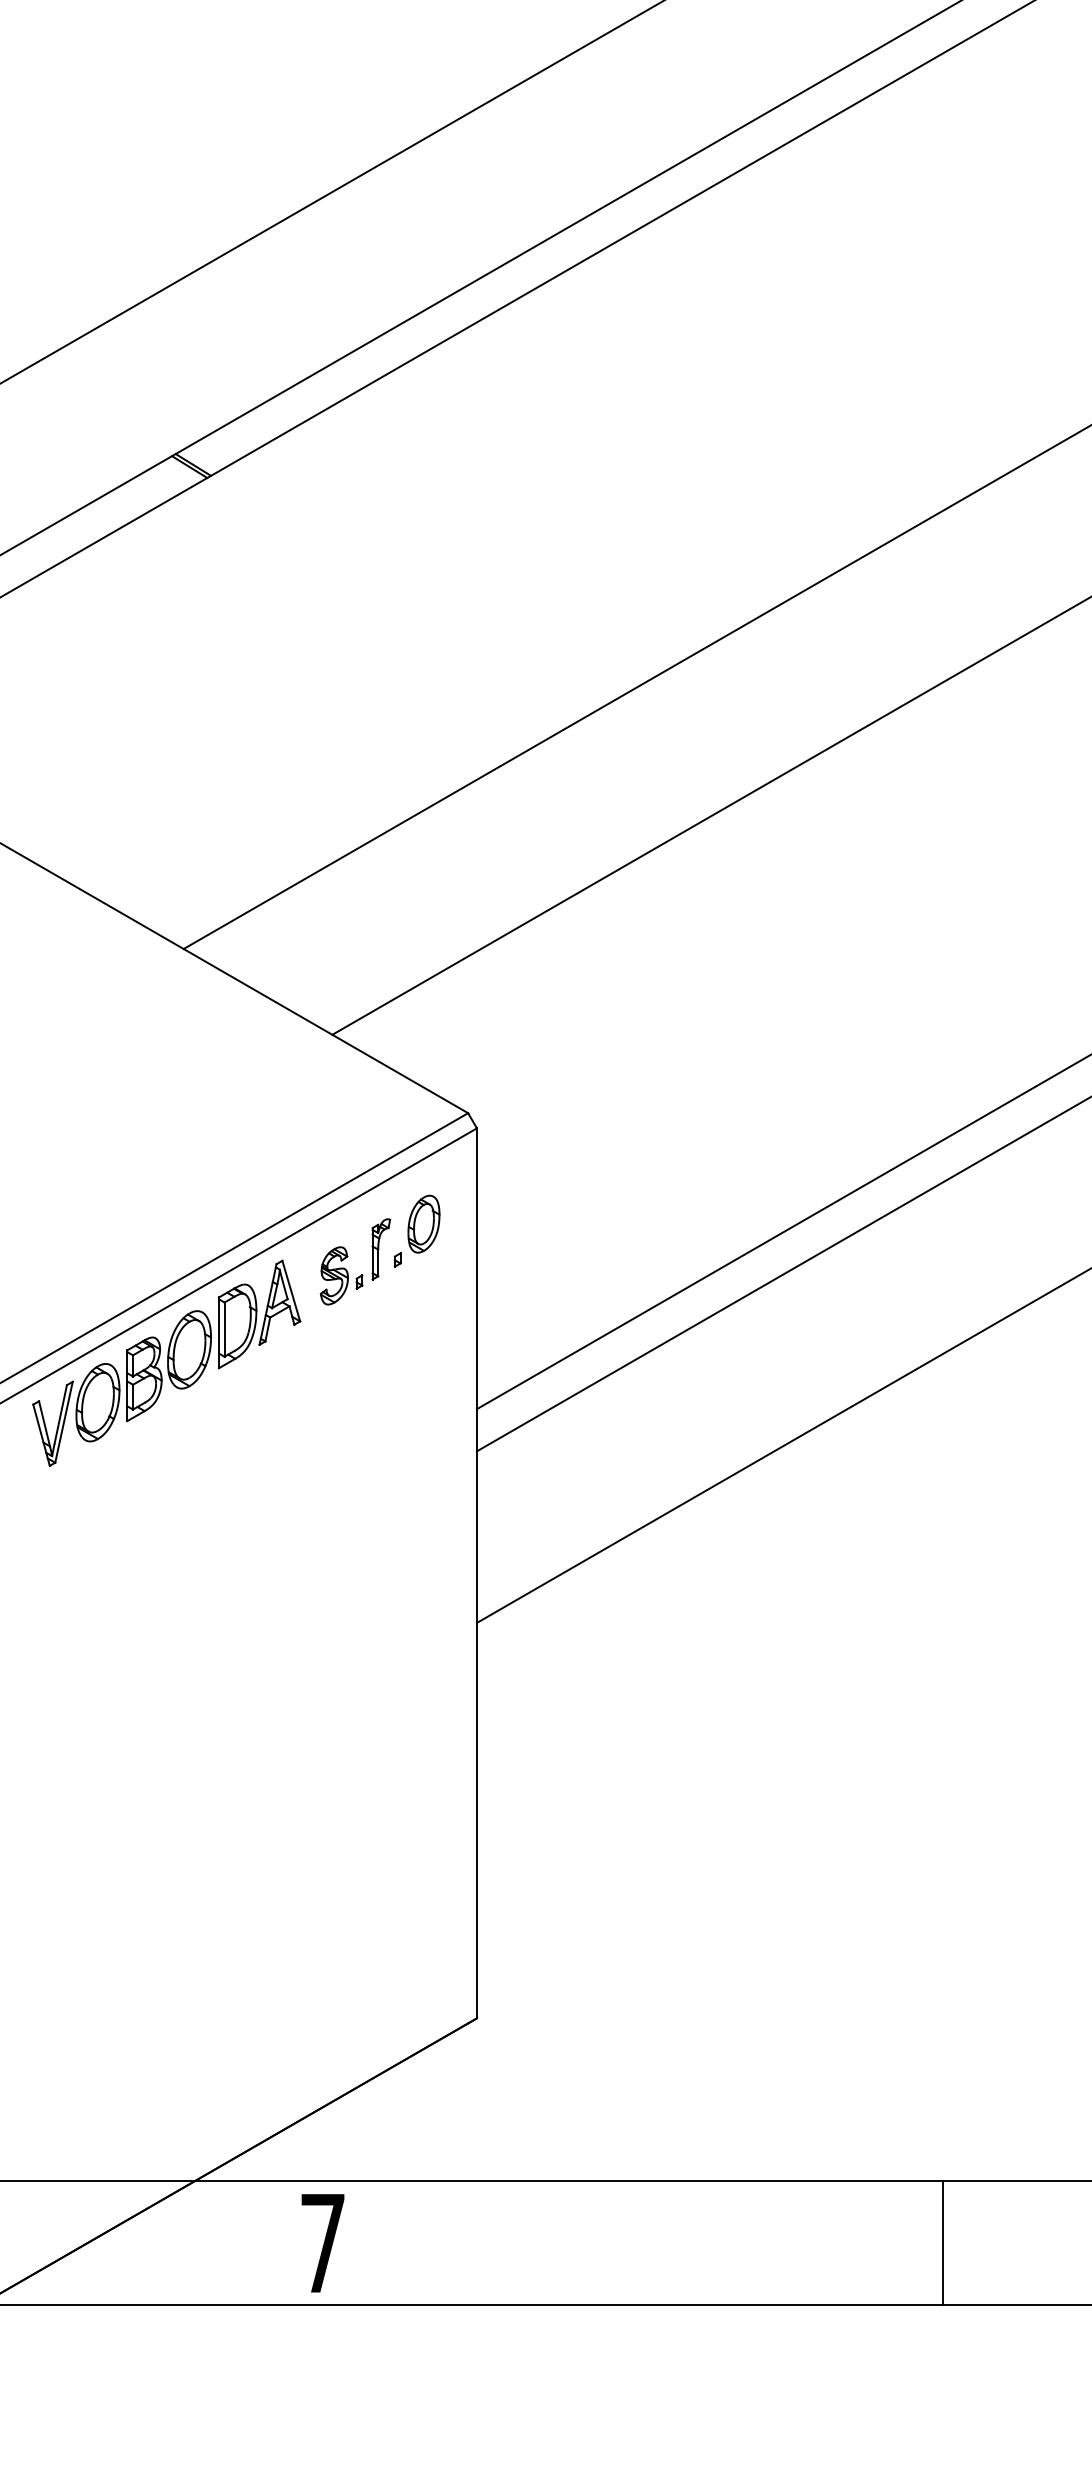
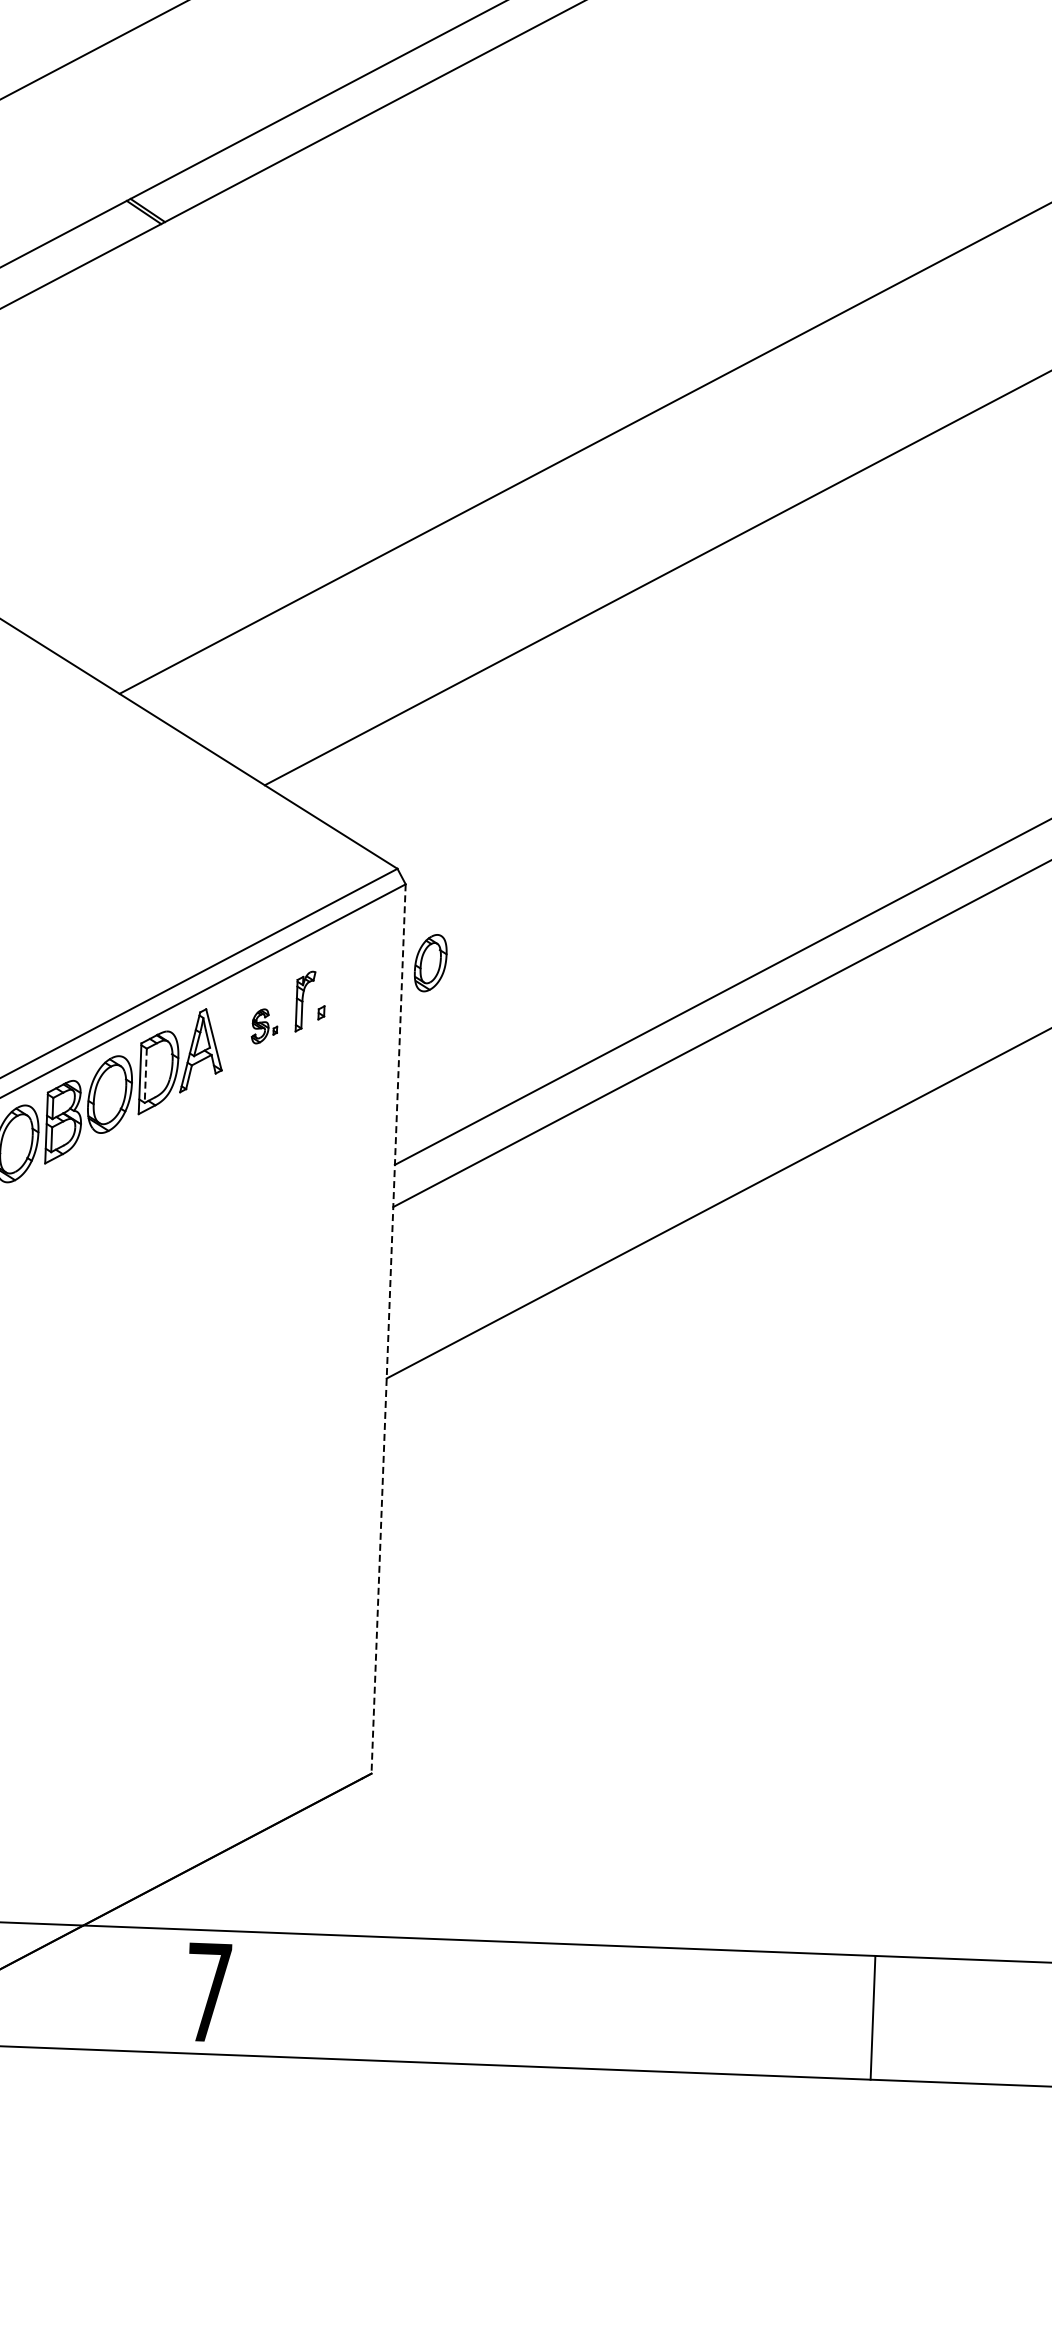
part: (423, 1223) -> (430, 962), moved
part: (341, 1275) -> (264, 1026), size x0.6
line: (224, 1330) -> (145, 1076), solid -> dashed
line: (476, 1573) -> (388, 1329), solid -> dashed
line: (943, 2243) -> (873, 2018), moved

